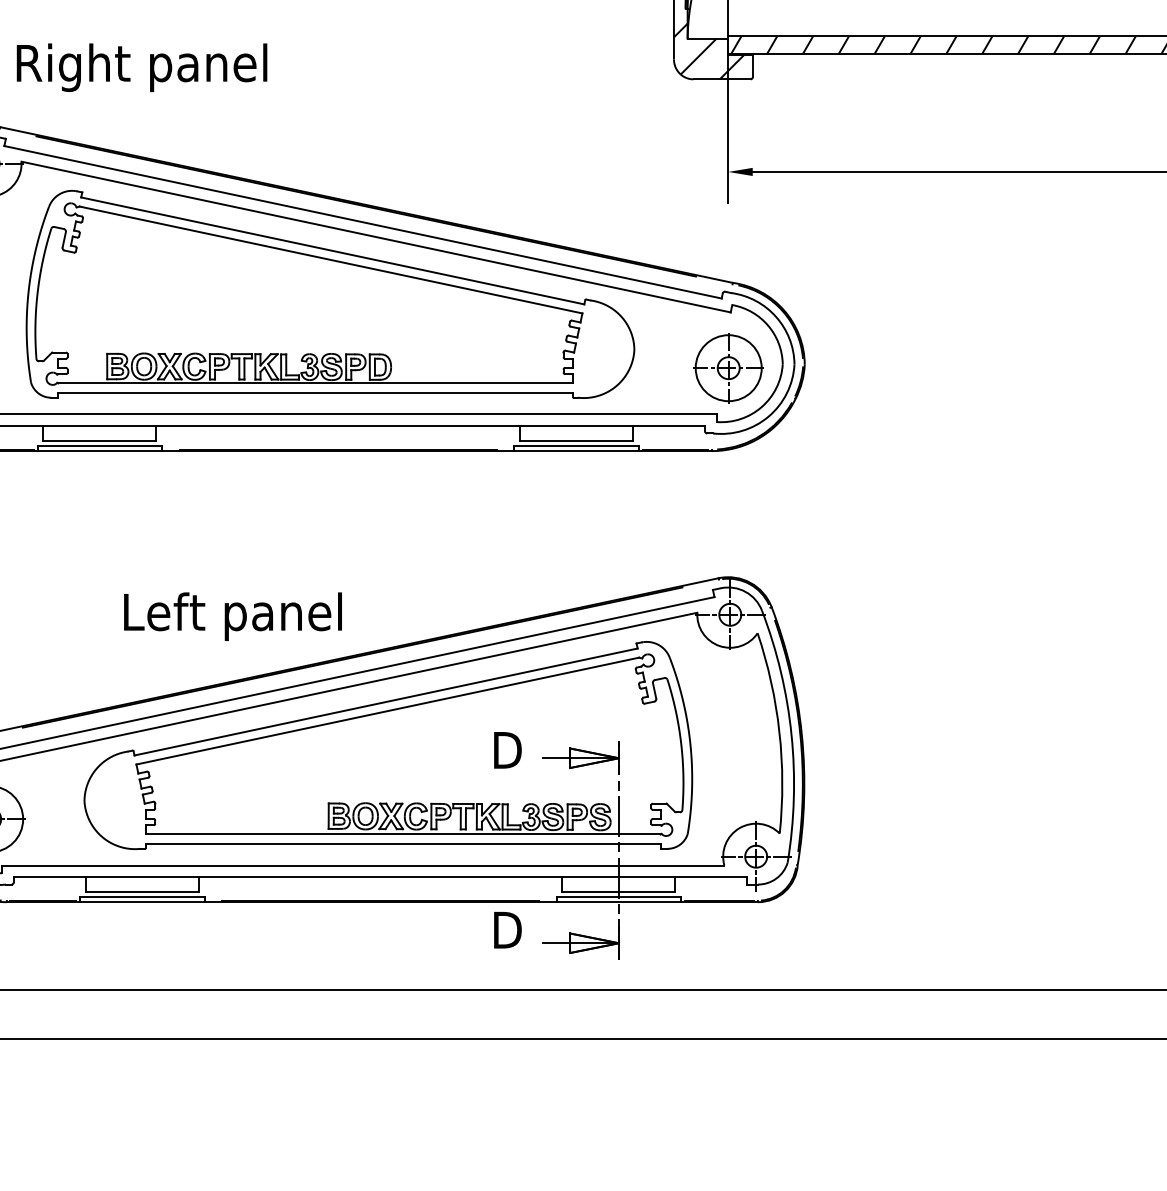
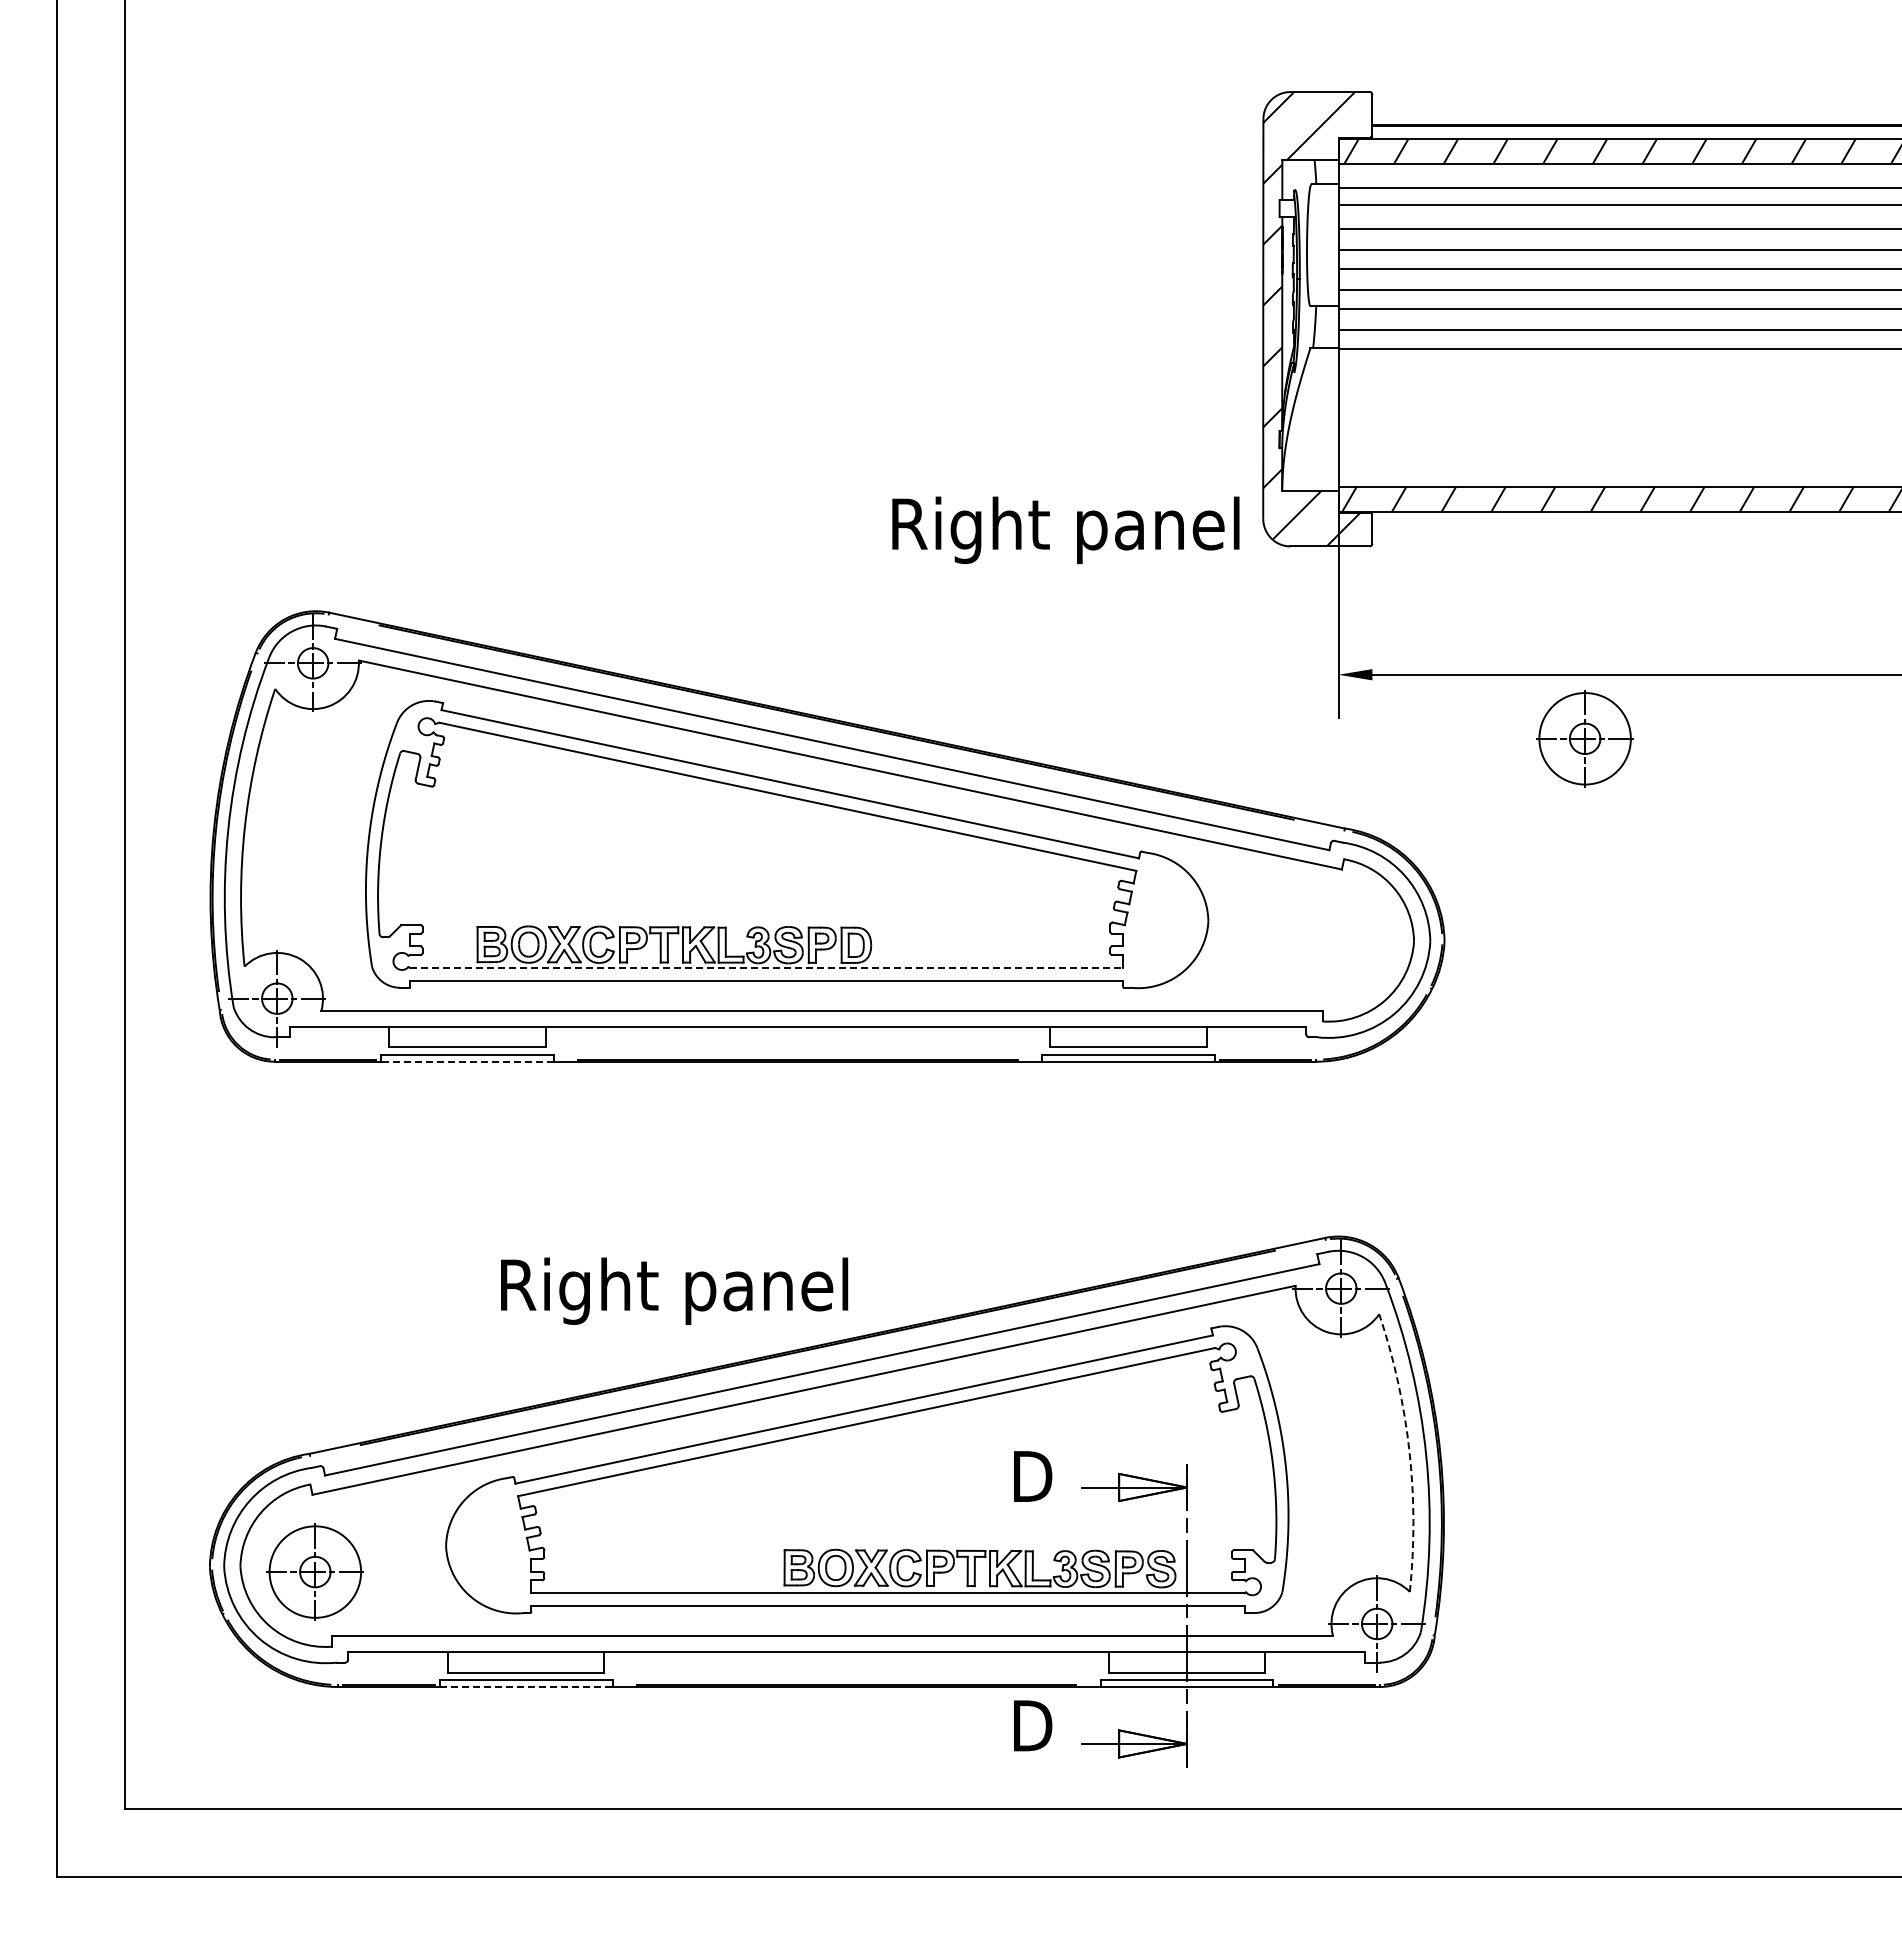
text: (141, 67) -> (1065, 529), moved
part: (728, 367) -> (1584, 738), moved
line: (315, 383) -> (766, 967), solid -> dashed
line: (99, 450) -> (467, 1061), solid -> dashed
text: (251, 616) -> (677, 1290), Left panel -> Right panel
arc: (779, 732) -> (1409, 1451), solid -> dashed
line: (142, 902) -> (526, 1687), solid -> dashed

